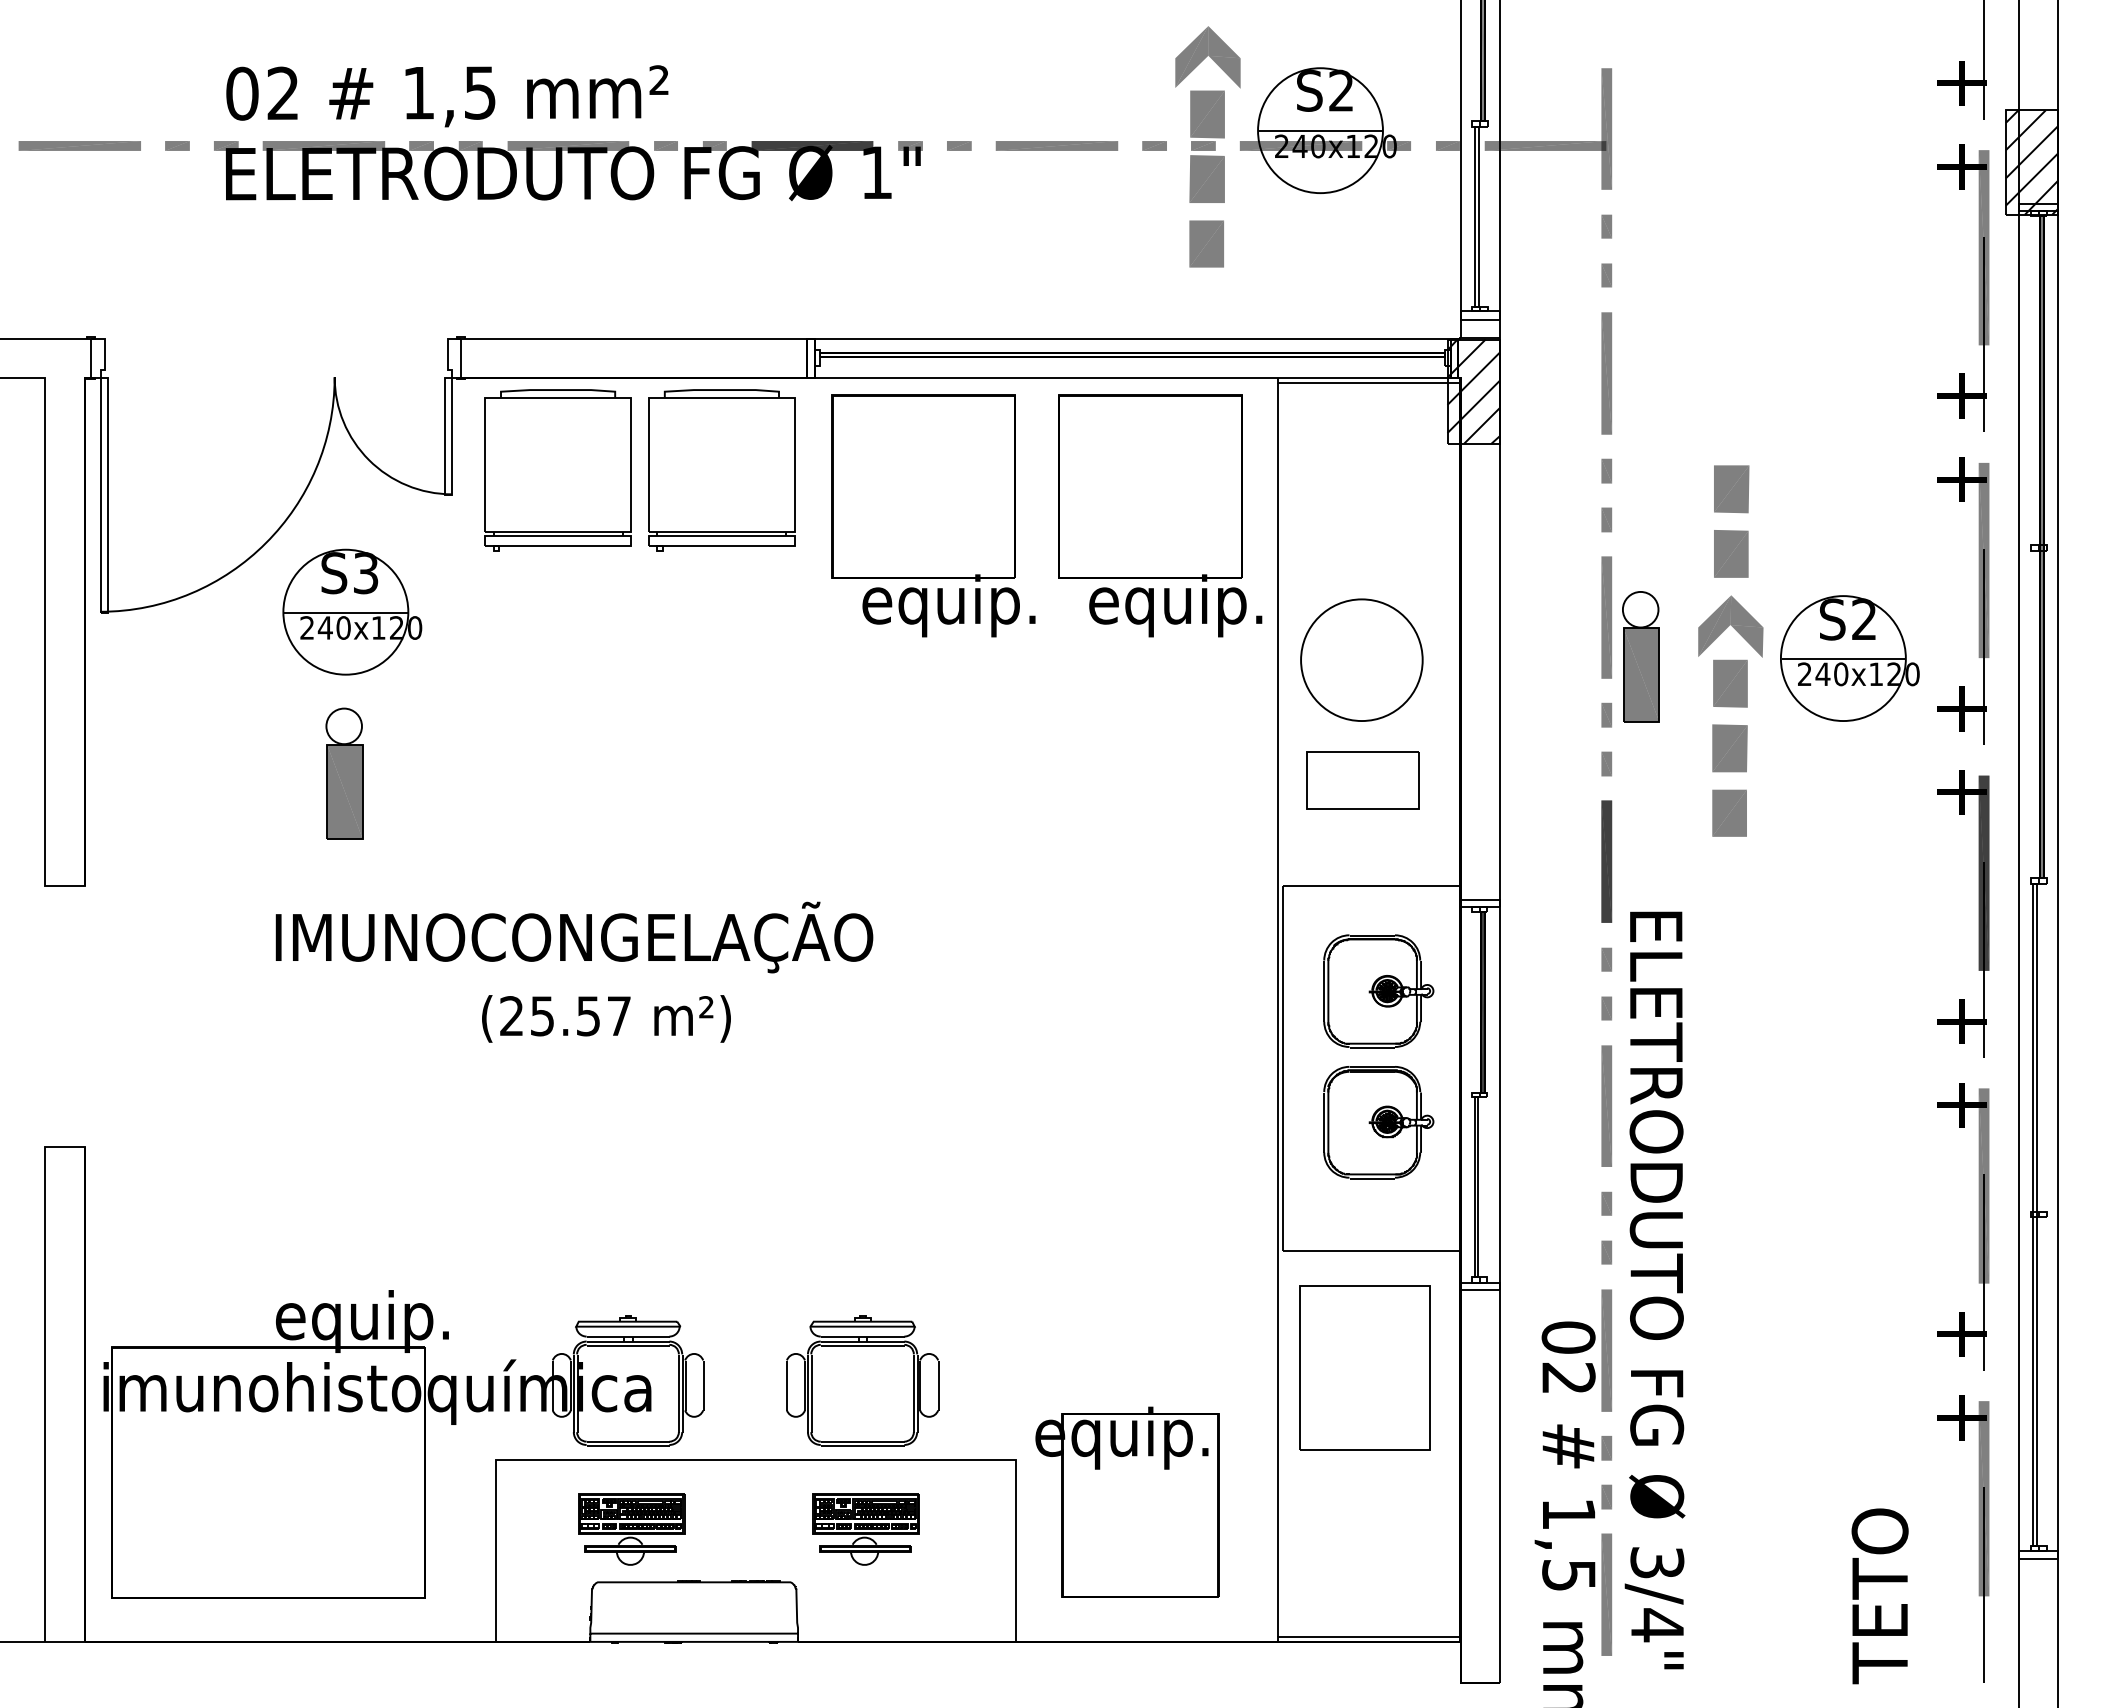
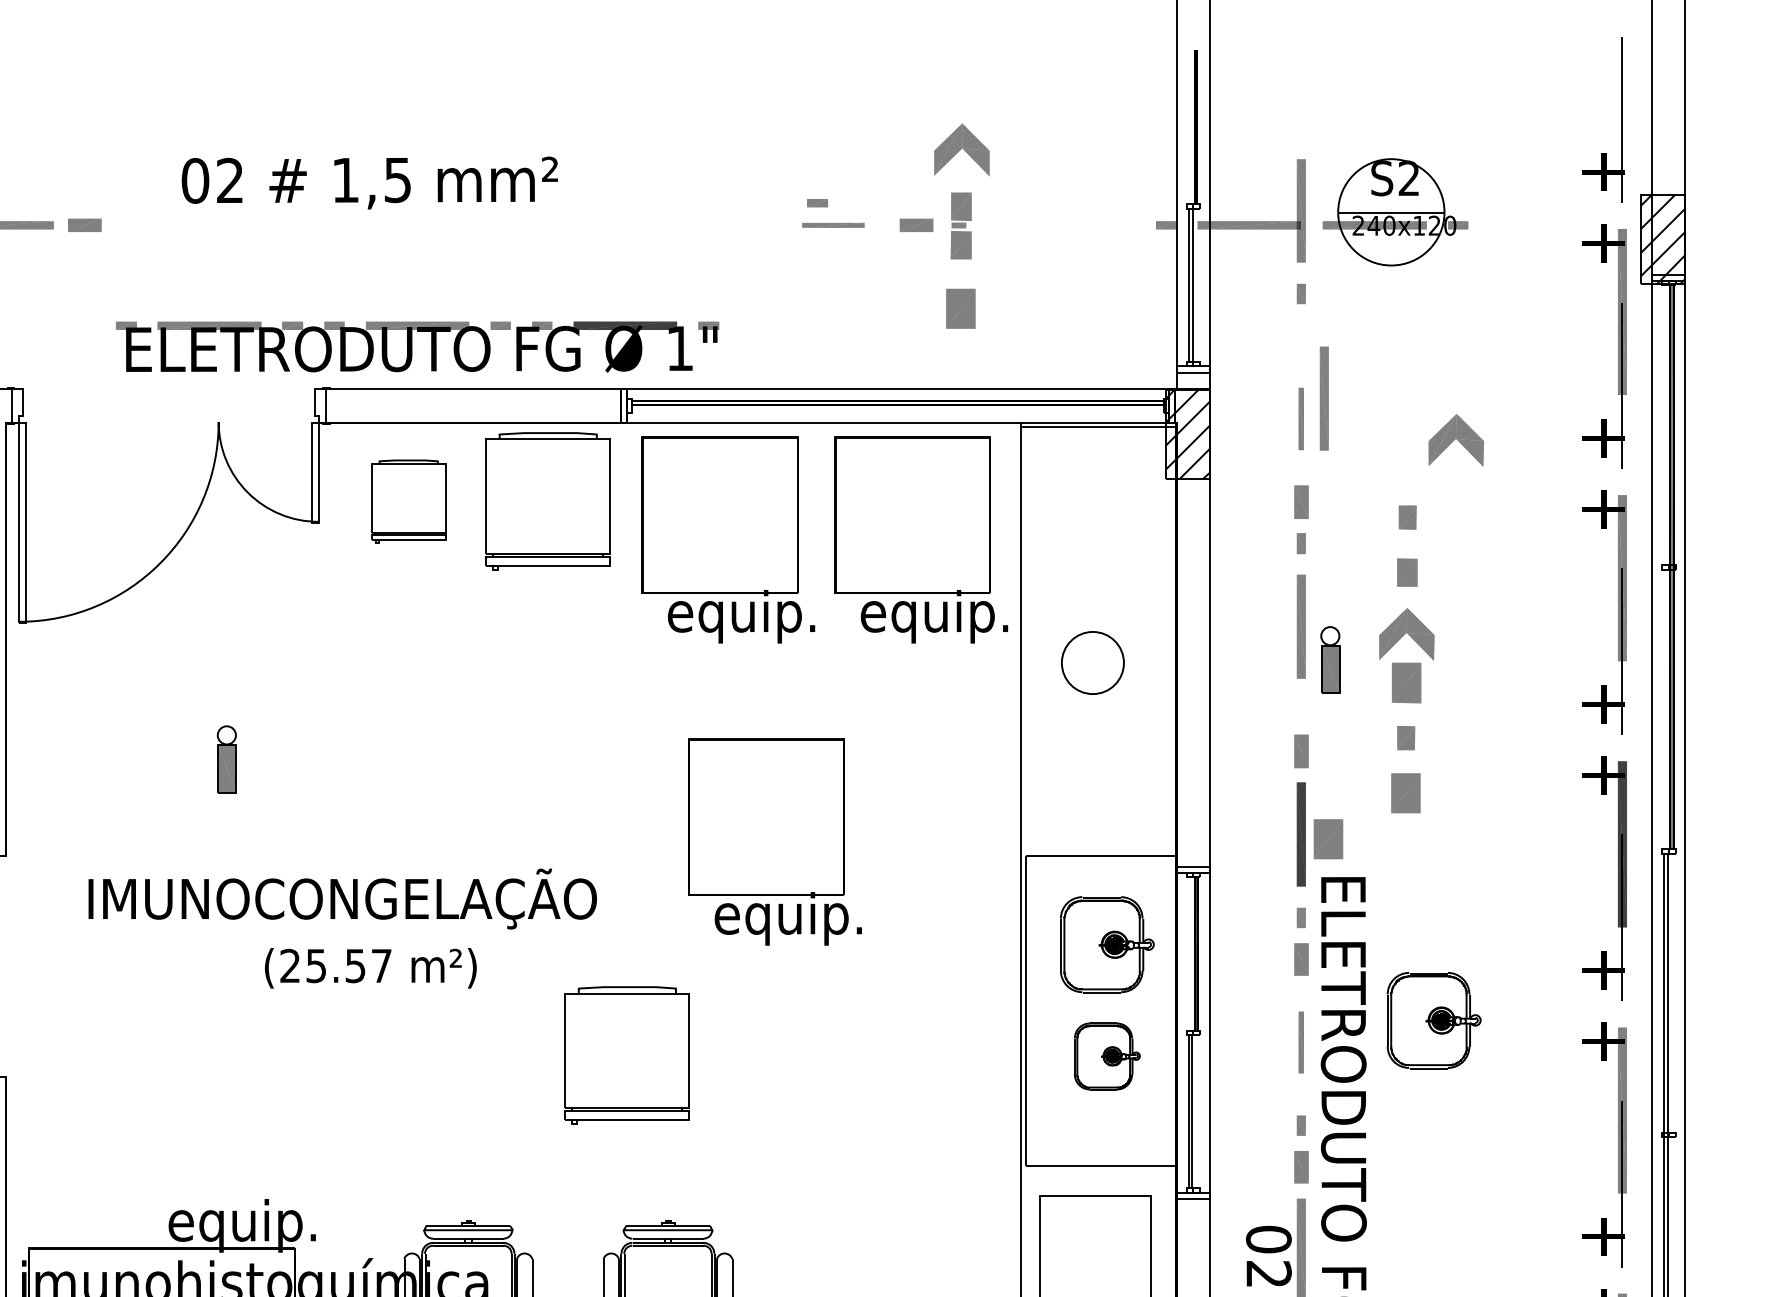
text: (447, 96) -> (370, 183), moved
part: (1325, 130) -> (1395, 212), moved
part: (177, 145) -> (84, 224), size x1.6
part: (959, 145) -> (817, 202), moved
part: (1056, 145) -> (833, 224), size x0.6
part: (1154, 145) -> (916, 224), size x1.6
part: (1206, 146) -> (960, 225), size x0.7
text: (568, 171) -> (417, 347), moved
part: (1606, 275) -> (1301, 335), removed
part: (1633, 349) -> (1324, 398), added
part: (1606, 373) -> (1301, 419), size x0.6
part: (1788, 398) -> (1456, 440), added
part: (557, 470) -> (408, 501), size x0.6
part: (1606, 470) -> (1301, 501), size x1.6
part: (1731, 489) -> (1407, 517), size x0.6
part: (1731, 553) -> (1407, 572), size x0.7
part: (352, 611) -> (233, 621), removed
part: (1640, 656) -> (1330, 659), size x0.6
part: (1849, 658) -> (1507, 661), removed
circle: (1361, 660) -> (1092, 663), size x0.6
part: (1606, 715) -> (1301, 710), removed
part: (1729, 748) -> (1405, 738), size x0.6
part: (1606, 763) -> (1301, 750), size x1.6
part: (344, 773) -> (227, 759), size x0.6
part: (1362, 780) -> (1093, 765), removed
part: (1638, 866) -> (1328, 838), added
part: (988, 870) -> (775, 841), added
text: (574, 937) -> (342, 899), moved
part: (1606, 1008) -> (1301, 959), size x1.6
text: (606, 1018) -> (370, 967), moved
part: (1762, 1080) -> (1433, 1020), added
part: (1606, 1105) -> (1301, 1042), size x0.6
part: (814, 1121) -> (627, 1055), added
part: (1378, 1122) -> (1107, 1056), size x0.7
part: (1606, 1252) -> (1301, 1167), size x1.6

